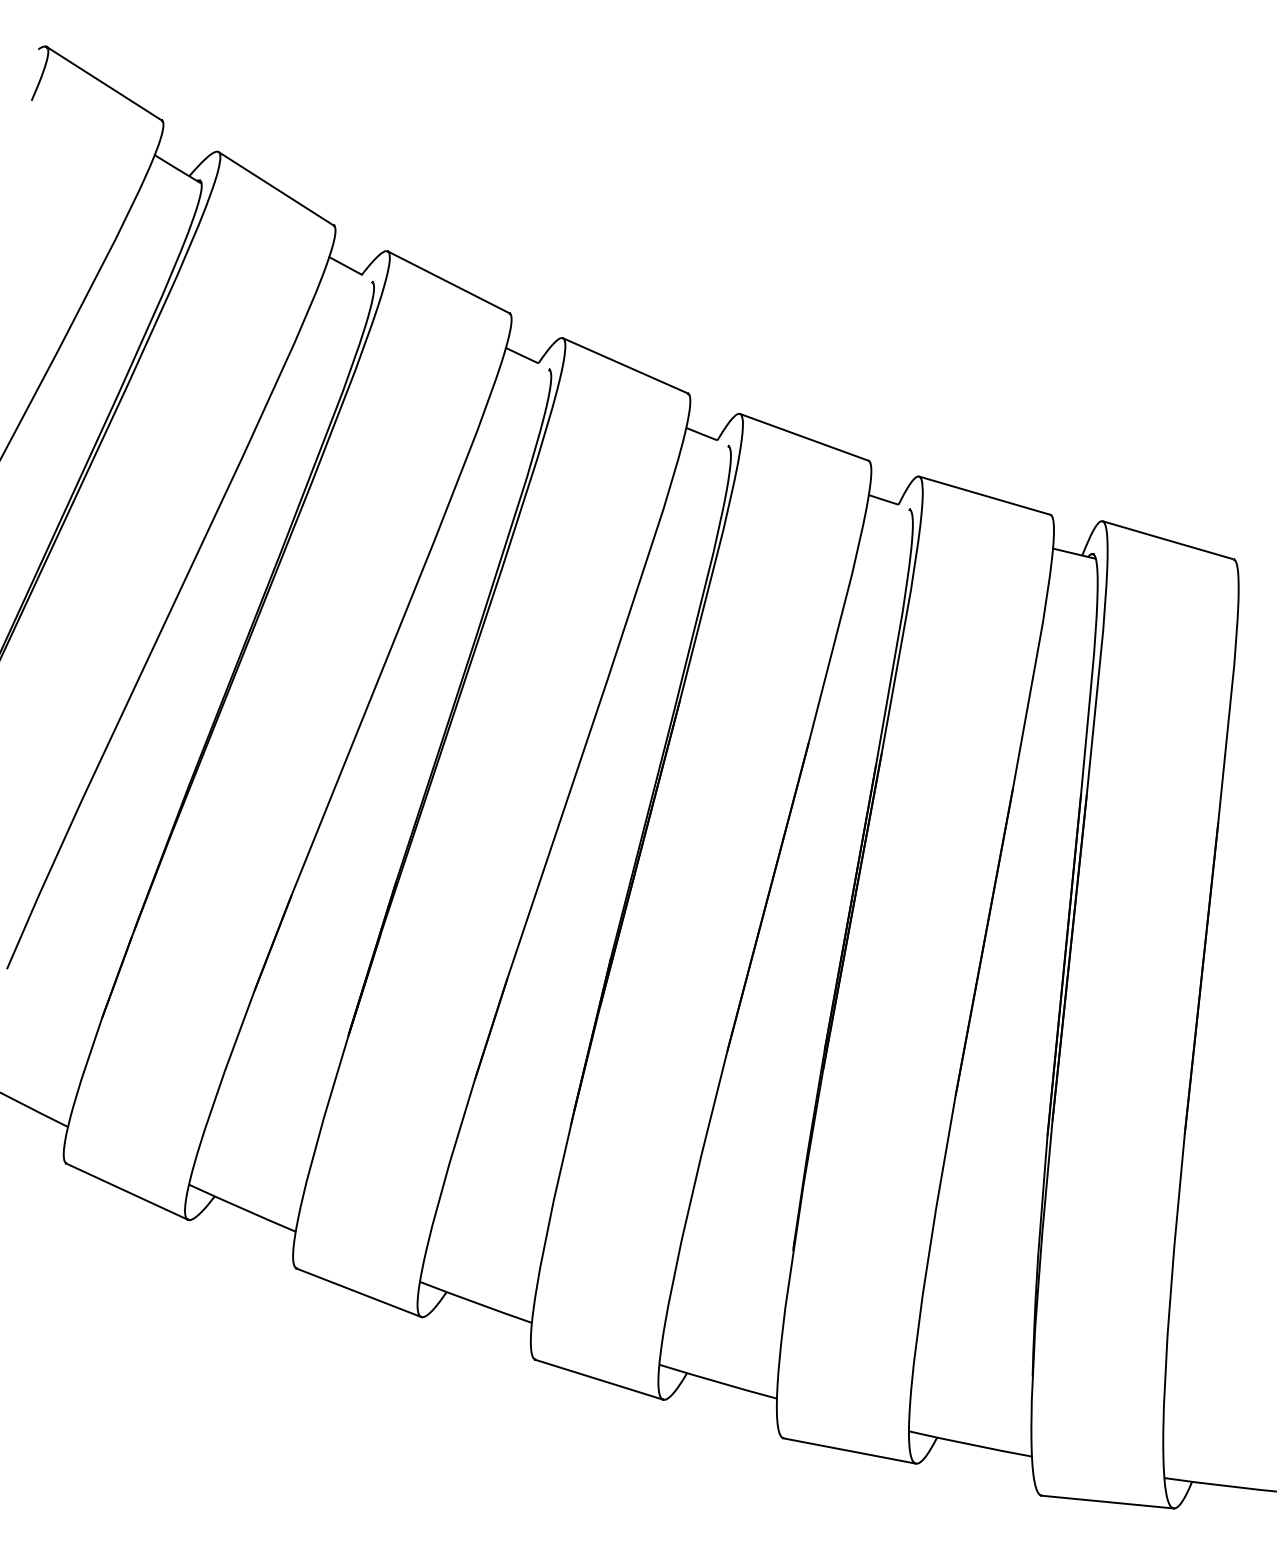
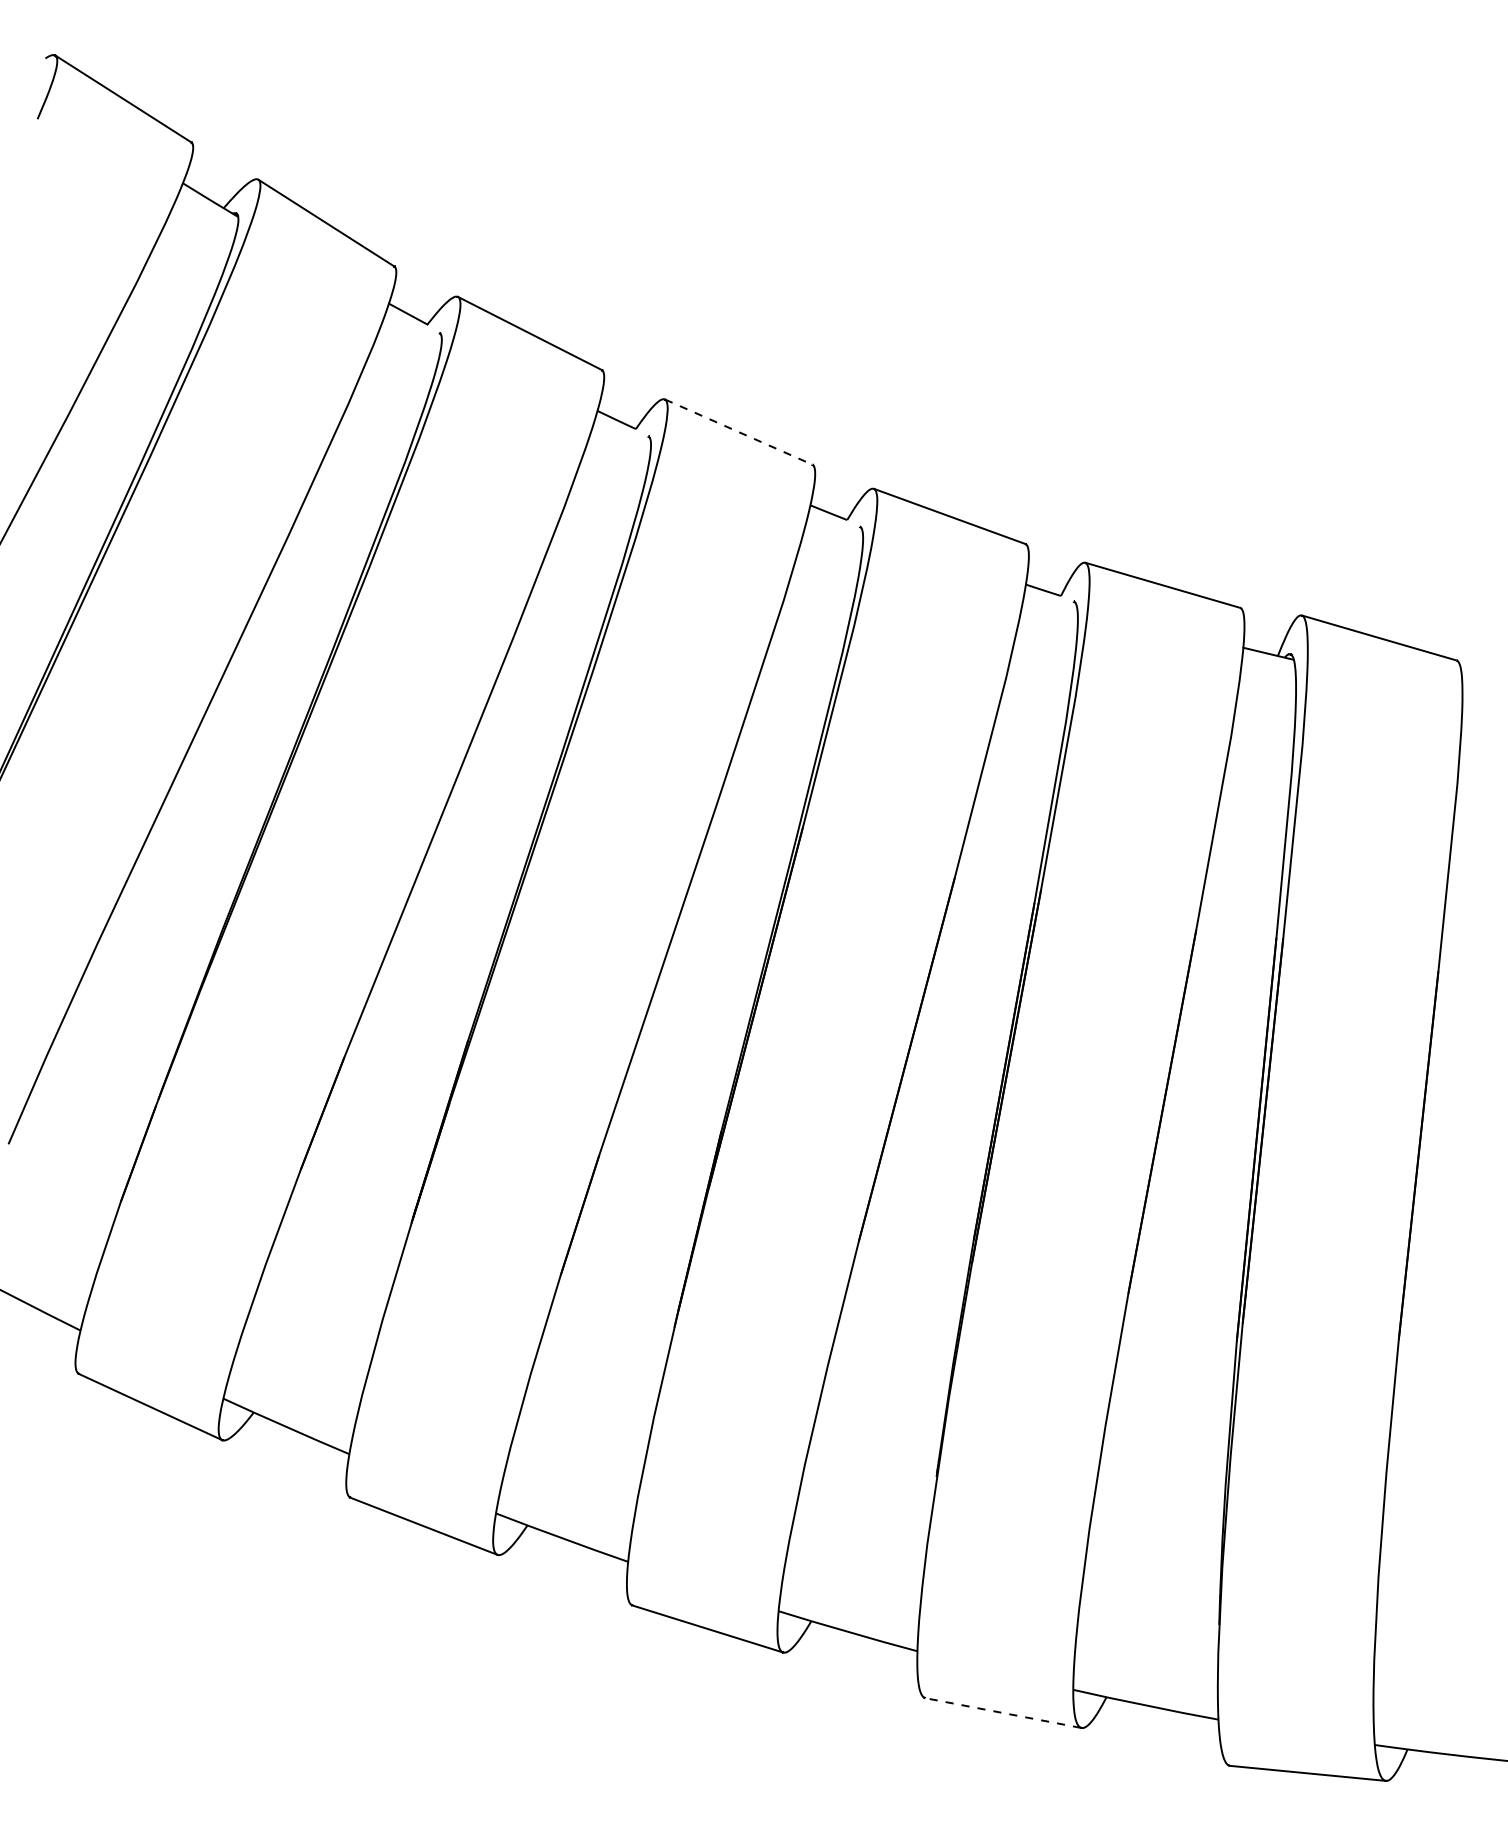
line: (626, 366) -> (739, 432), solid -> dashed
line: (849, 1450) -> (1002, 1712), solid -> dashed

